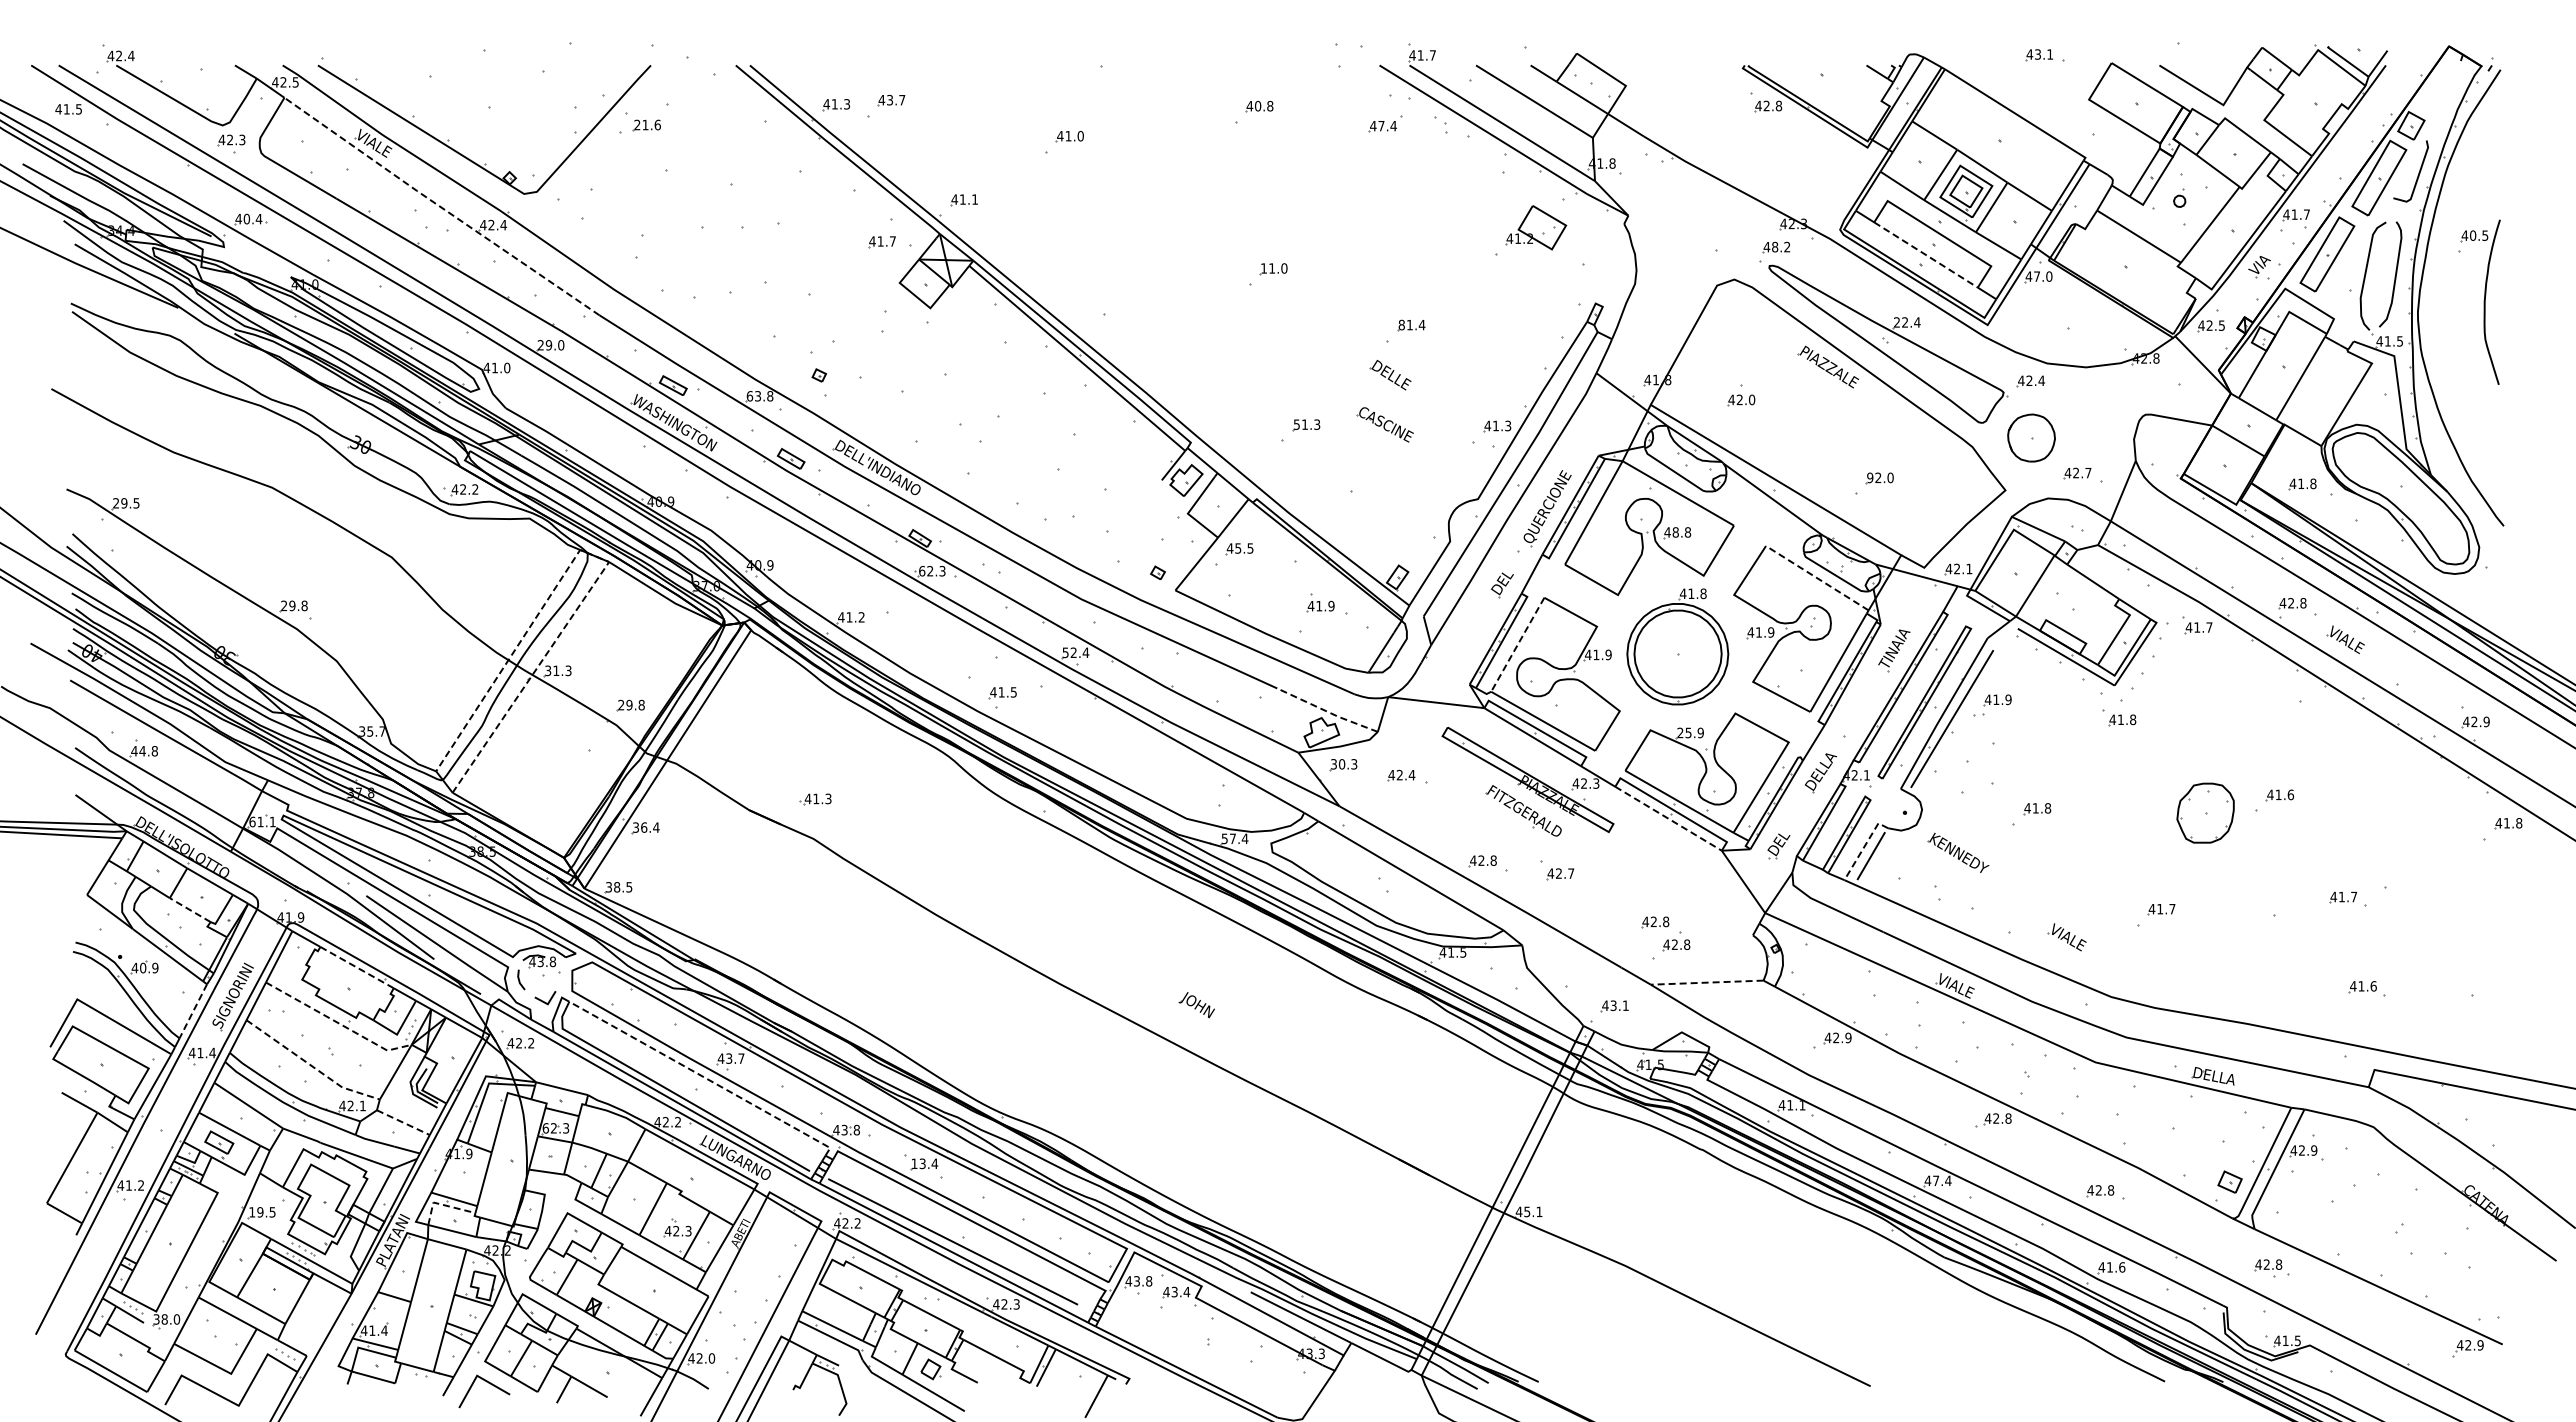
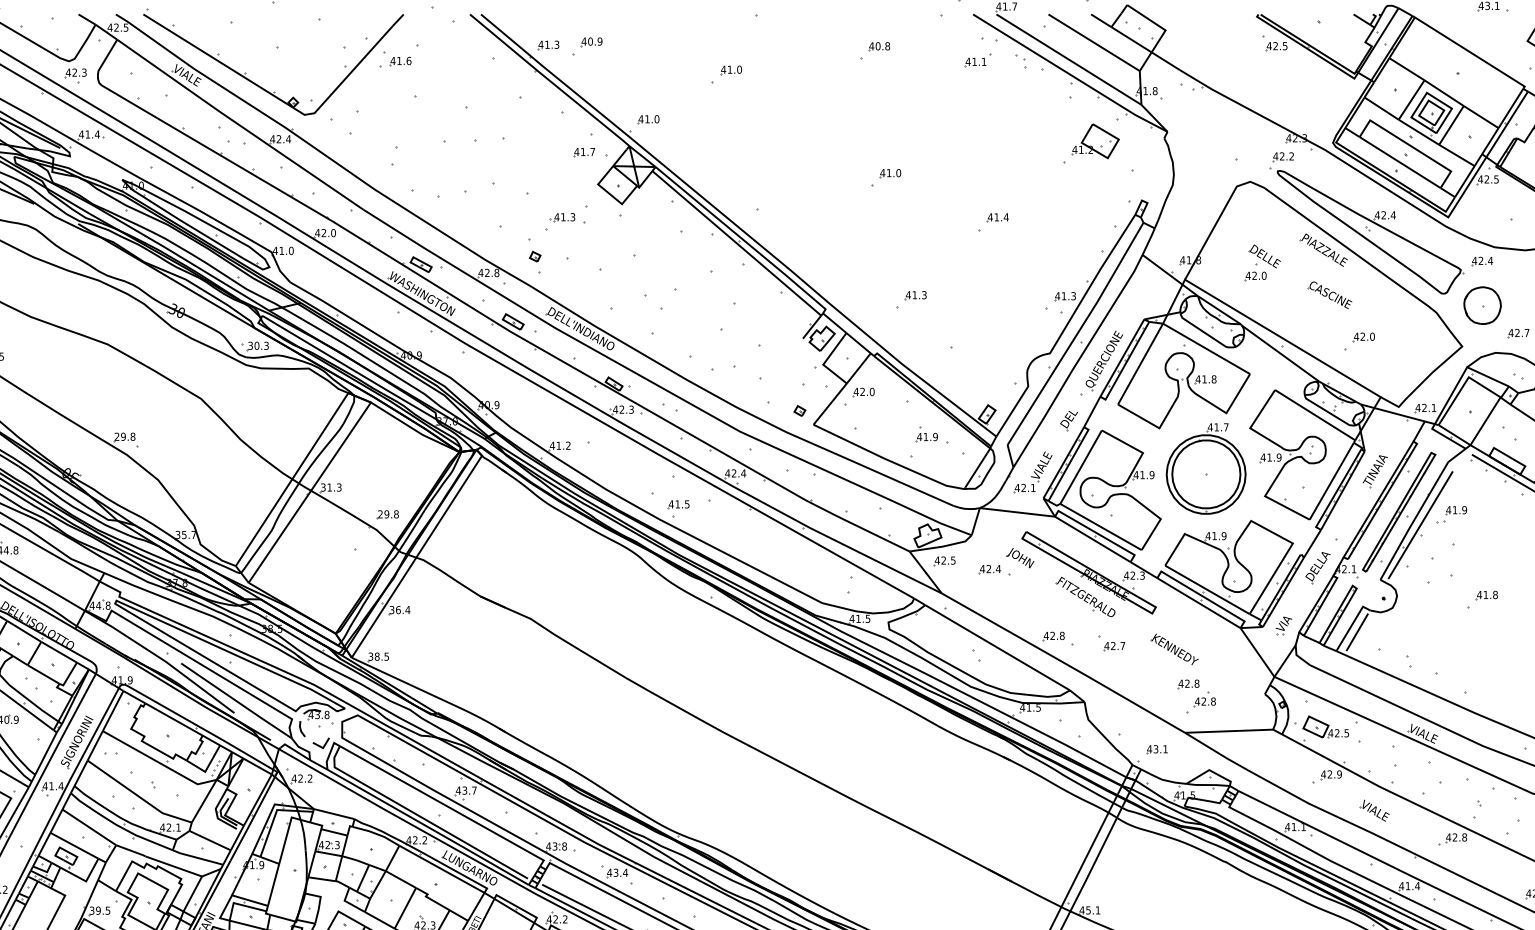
text: (895, 99) -> (594, 41), 43.7 -> 40.9
text: (1778, 105) -> (1284, 45), 42.8 -> 42.5
text: (637, 124) -> (393, 60), 21.6 -> 41.6
text: (1387, 126) -> (979, 62), 47.4 -> 41.1
text: (975, 199) -> (657, 119), 41.1 -> 41.0
line: (440, 207) -> (239, 125), dashed -> solid
text: (246, 218) -> (87, 134), 40.4 -> 41.4
text: (1775, 247) -> (1282, 156), 48.2 -> 42.2
line: (1926, 255) -> (1400, 162), dashed -> solid
text: (1263, 268) -> (882, 173), 11.0 -> 41.0
text: (2043, 276) -> (1491, 179), 47.0 -> 42.5
text: (1896, 322) -> (1377, 215), 22.4 -> 42.4
text: (1401, 324) -> (990, 216), 81.4 -> 41.4
text: (544, 345) -> (320, 233), 29.0 -> 42.0
part: (1390, 375) -> (1264, 256), moved
text: (753, 396) -> (483, 273), 63.8 -> 42.8
text: (1296, 424) -> (908, 295), 51.3 -> 41.3
part: (1384, 424) -> (1329, 295), moved
text: (1869, 477) -> (1355, 336), 92.0 -> 42.0
text: (464, 489) -> (257, 345), 42.2 -> 30.3
text: (1675, 532) -> (1204, 379), 48.8 -> 41.8
text: (1244, 548) -> (867, 391), 45.5 -> 42.0
line: (601, 558) -> (365, 399), dashed -> solid
text: (921, 571) -> (615, 409), 62.3 -> 42.3
line: (1817, 578) -> (1315, 415), dashed -> solid
text: (1703, 593) -> (1226, 427), 41.8 -> 41.7
line: (1517, 645) -> (1080, 467), dashed -> solid
part: (1456, 651) -> (1033, 472), added
text: (1065, 652) -> (727, 473), 52.4 -> 42.4
line: (1327, 711) -> (932, 519), dashed -> solid
text: (1684, 732) -> (1211, 535), 25.9 -> 41.9
text: (1343, 764) -> (944, 560), 30.3 -> 42.5
part: (815, 799) -> (562, 217), moved
line: (1668, 819) -> (1198, 603), dashed -> solid
text: (262, 821) -> (100, 605), 61.1 -> 44.8
text: (1234, 838) -> (859, 618), 57.4 -> 41.5
text: (1778, 844) -> (1284, 623), DEL -> VIA
line: (1864, 847) -> (1352, 625), dashed -> solid
part: (1958, 852) -> (1174, 649), moved
line: (190, 910) -> (43, 674), dashed -> solid
part: (2066, 937) -> (1373, 810), moved
line: (357, 967) -> (174, 719), dashed -> solid
part: (1830, 976) -> (1325, 726), added
line: (1706, 982) -> (1228, 731), dashed -> solid
part: (1196, 1005) -> (1019, 558), moved
line: (193, 1011) -> (46, 753), dashed -> solid
line: (338, 1023) -> (159, 763), dashed -> solid
line: (311, 1065) -> (138, 795), dashed -> solid
line: (704, 1077) -> (445, 805), dashed -> solid
line: (403, 1122) -> (210, 840), dashed -> solid
text: (545, 1128) -> (321, 845), 62.3 -> 42.3
text: (914, 1163) -> (609, 872), 13.4 -> 43.4
text: (1936, 1180) -> (1408, 885), 47.4 -> 41.4
line: (442, 1204) -> (240, 904), dashed -> solid
text: (252, 1212) -> (92, 910), 19.5 -> 39.5

